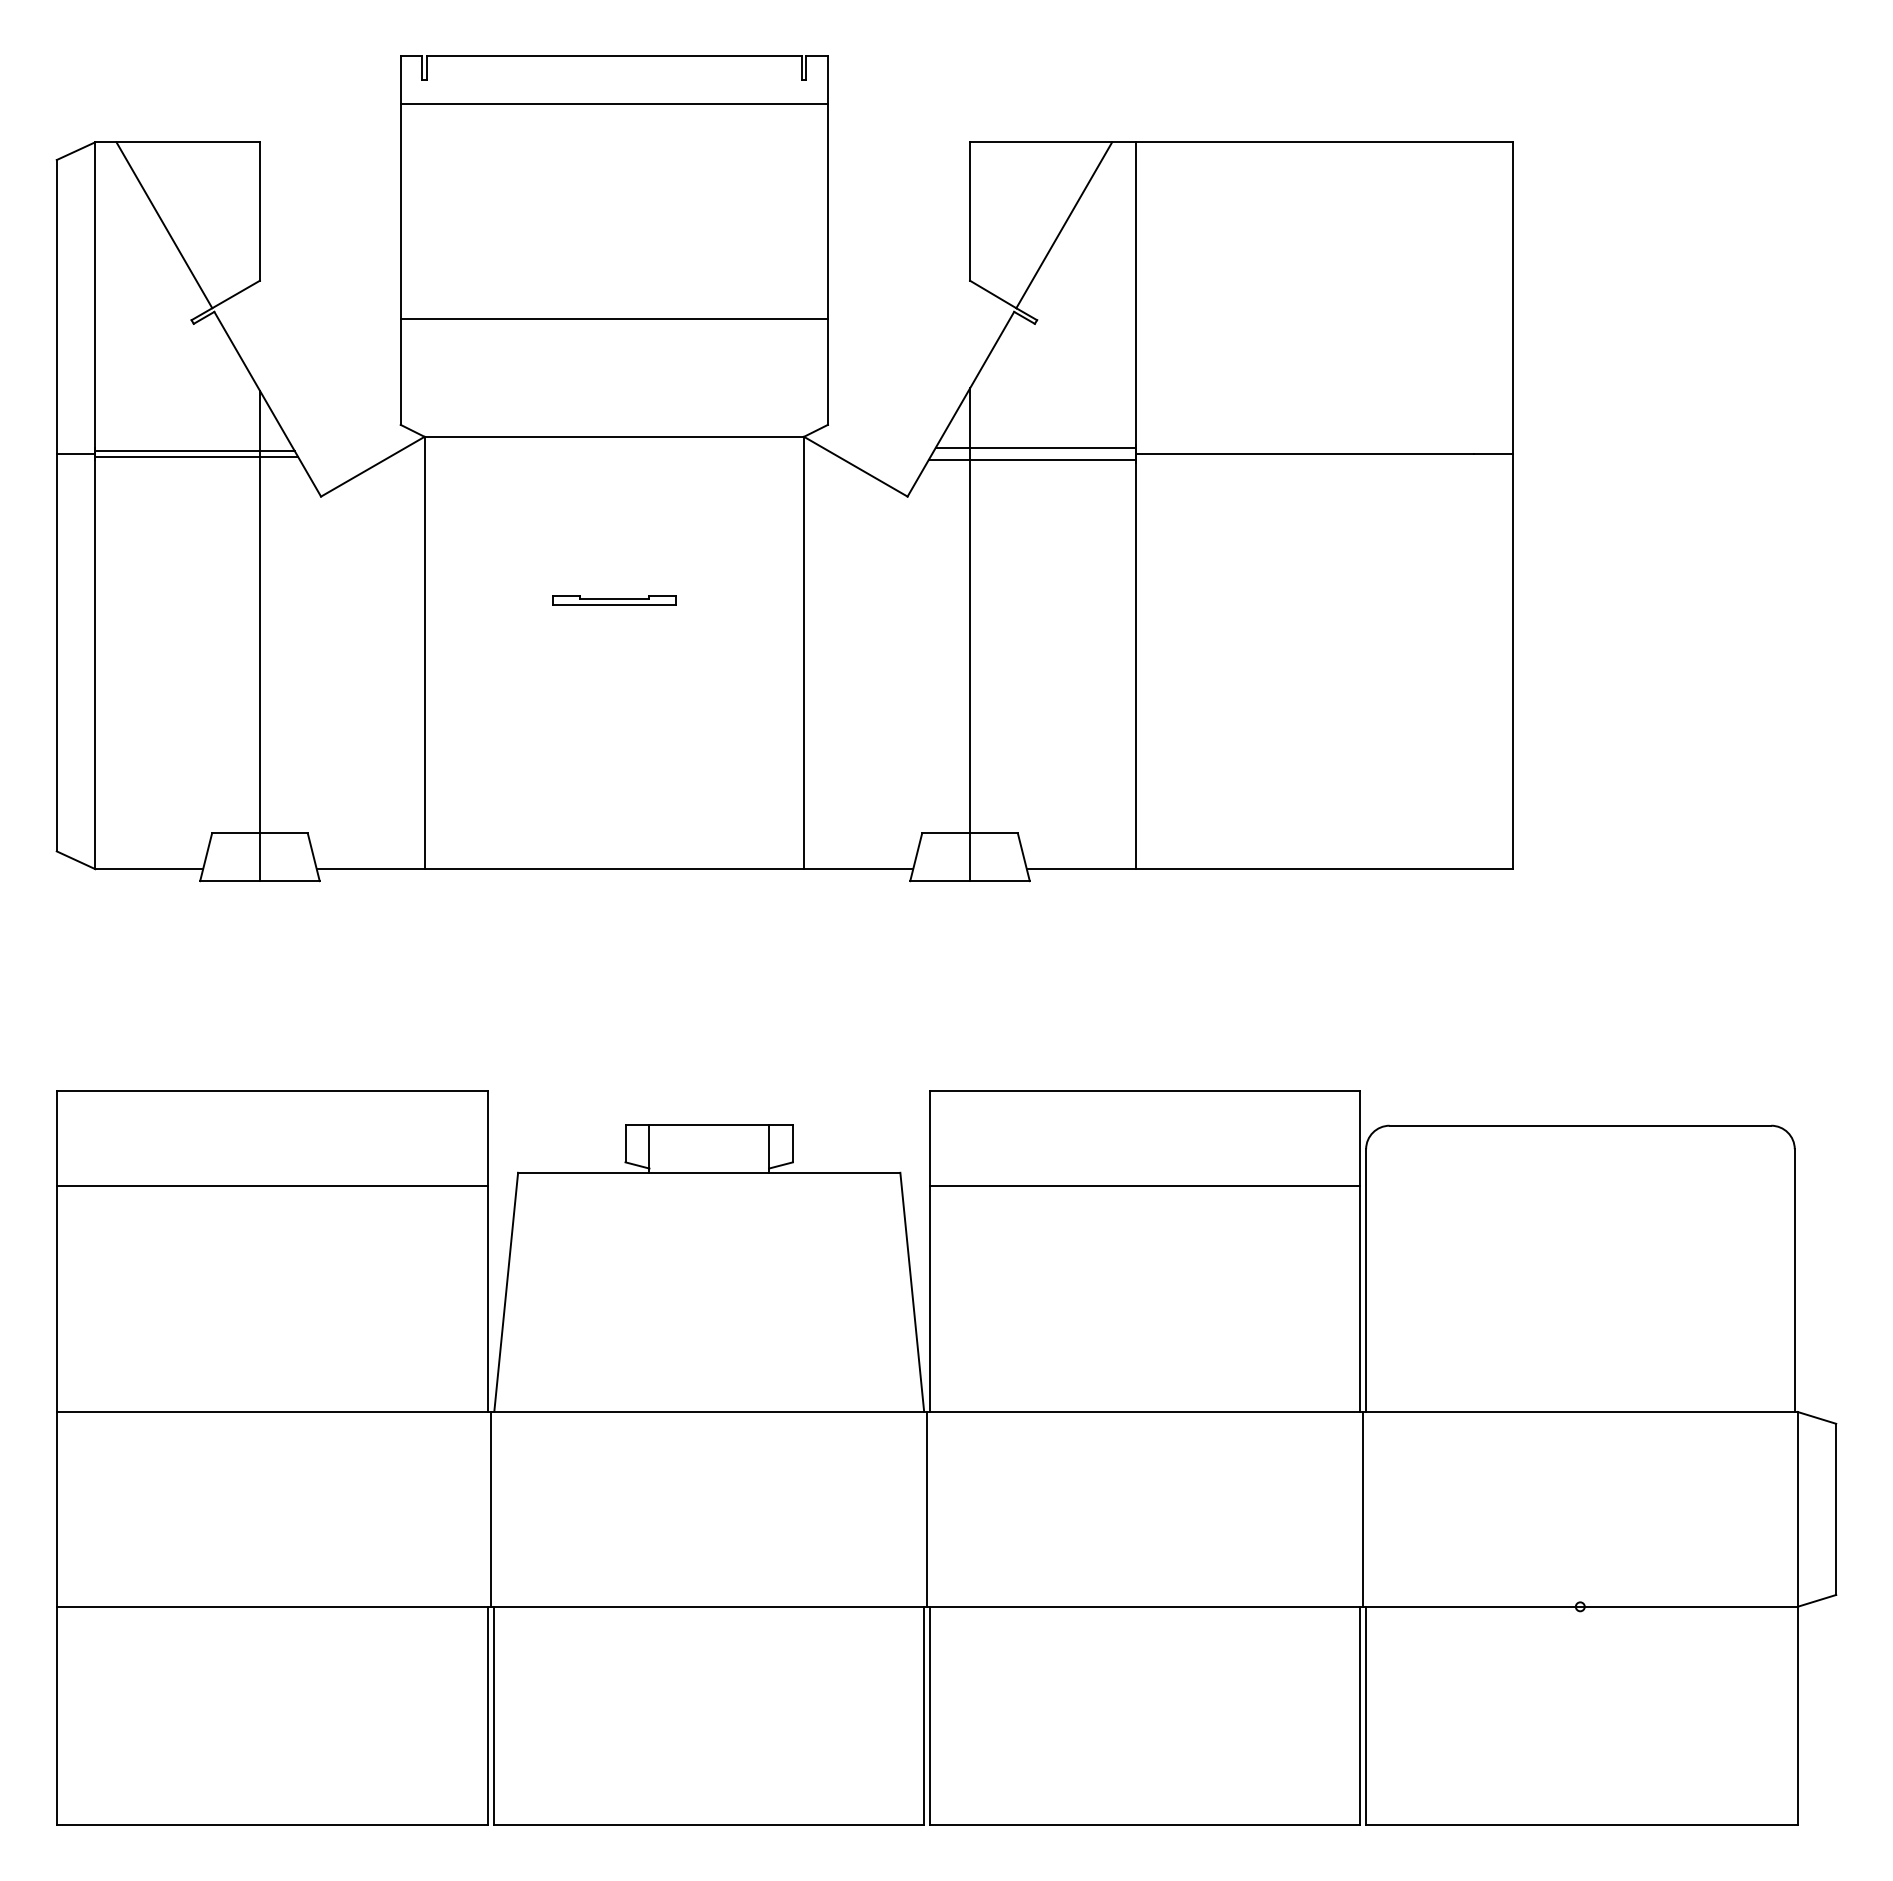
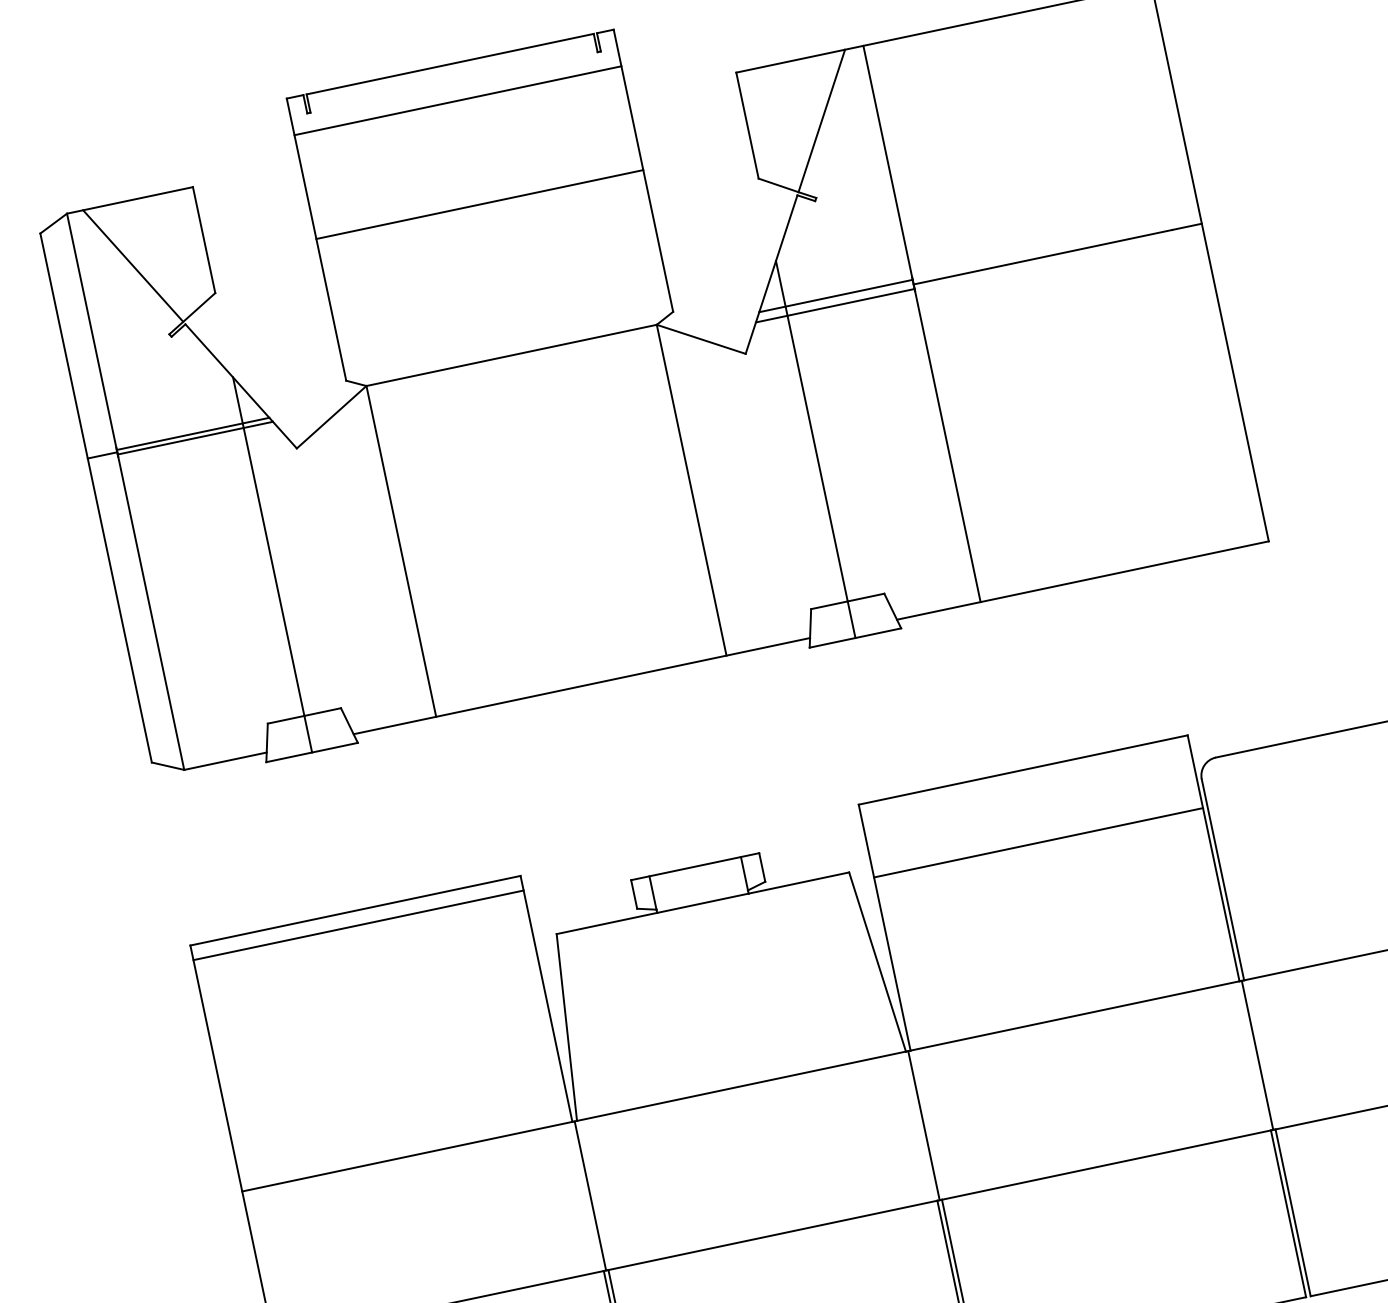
line: (613, 318) -> (479, 204), moved
part: (614, 600) -> (538, 480), removed
line: (272, 1185) -> (358, 925), moved

